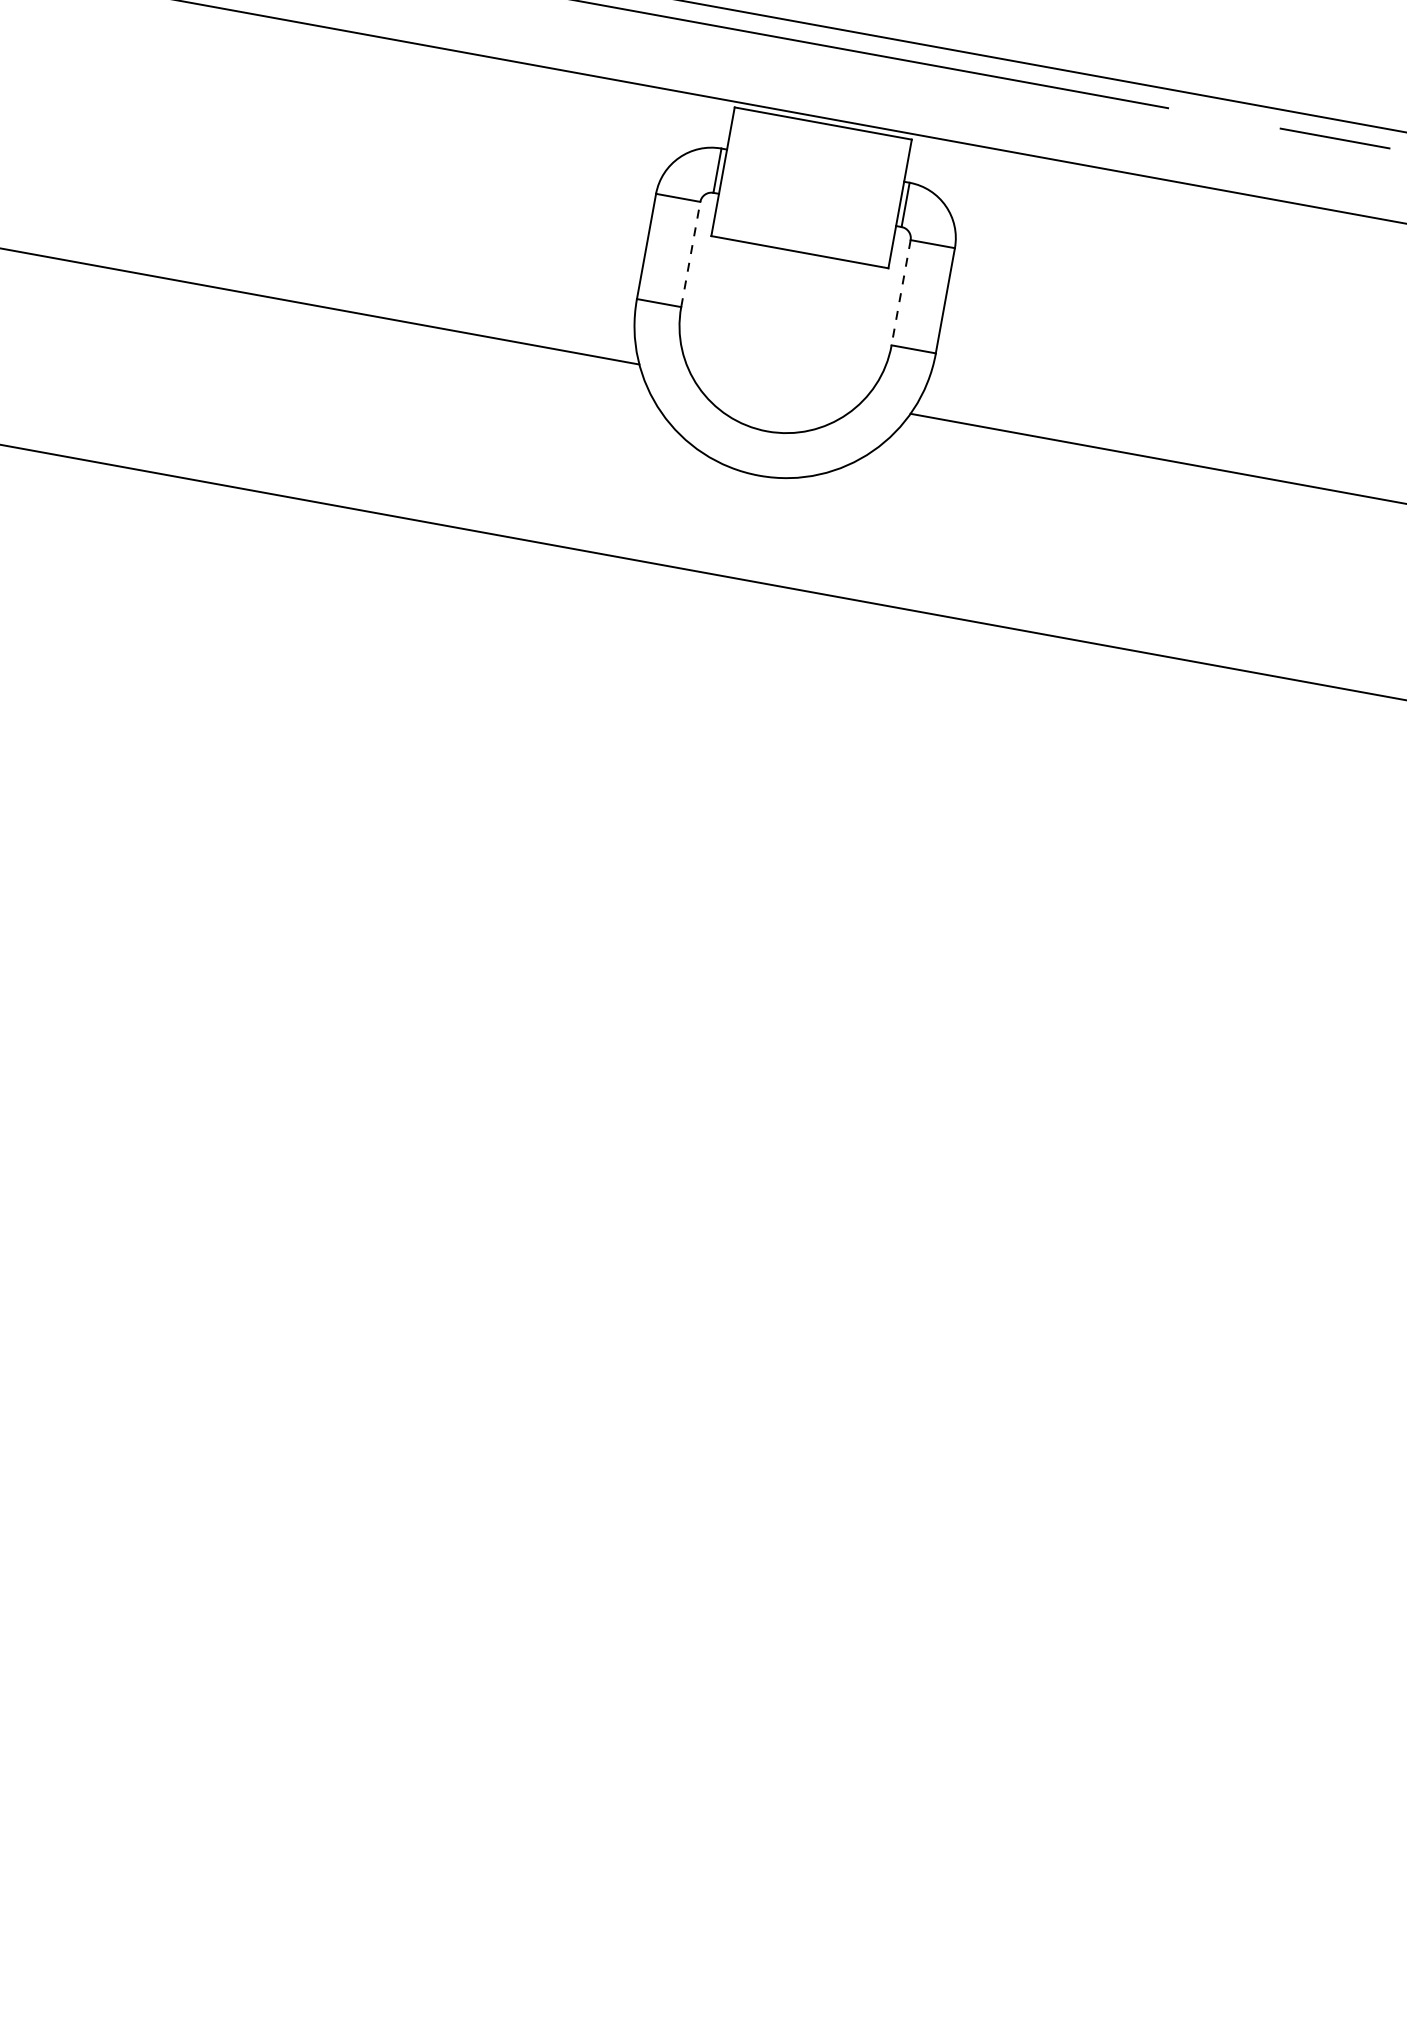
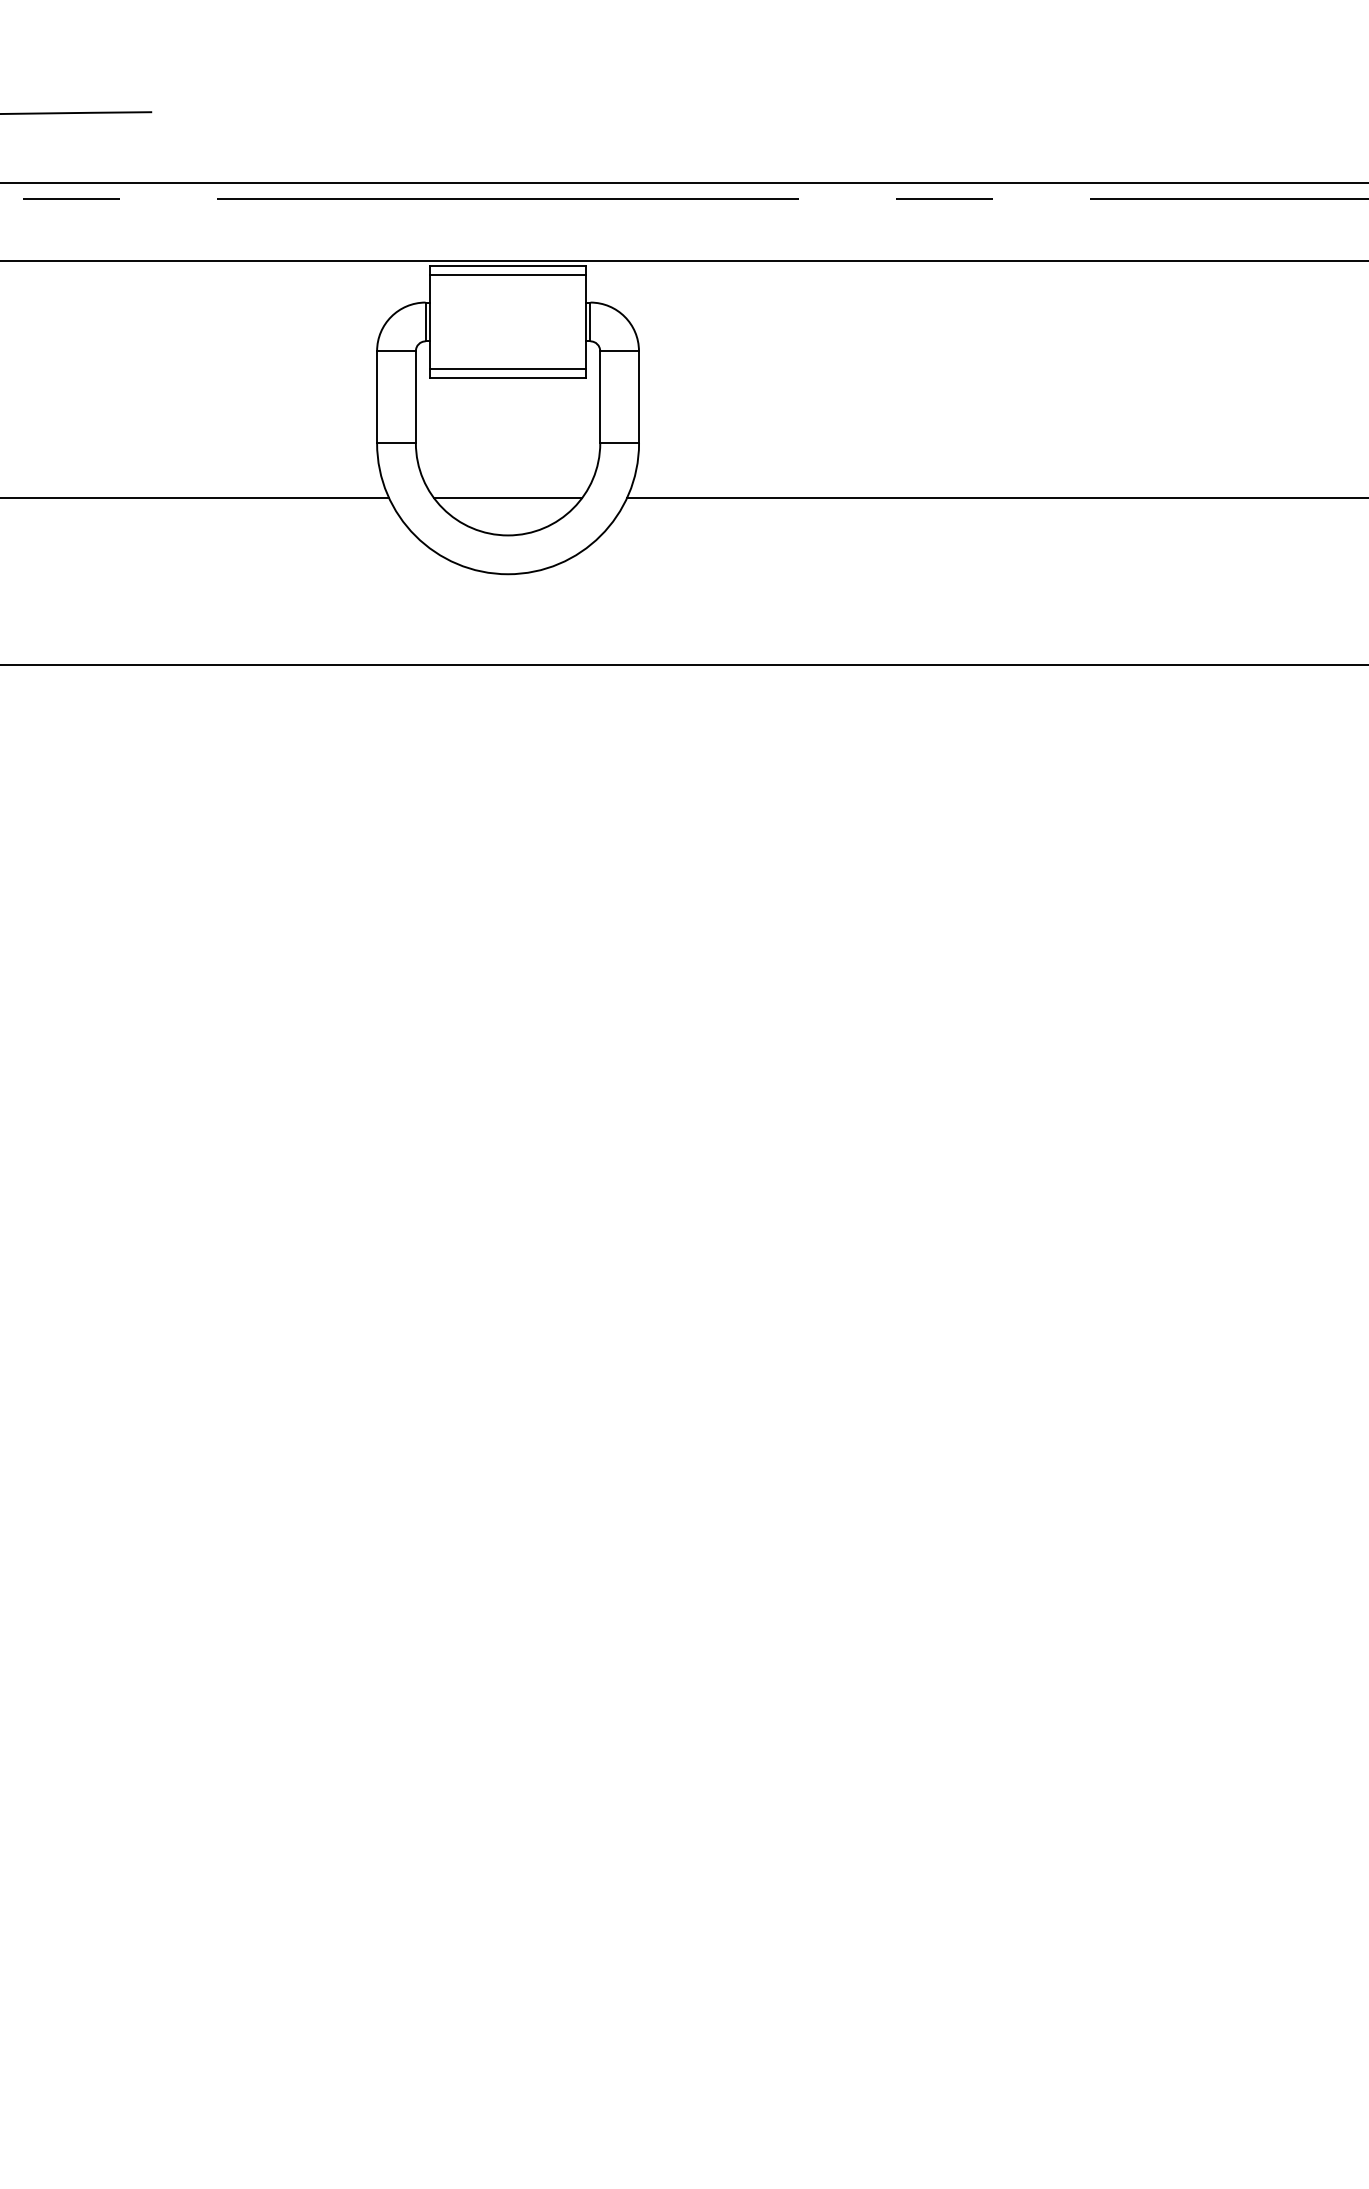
line: (820, 134) -> (507, 275), added
line: (801, 240) -> (507, 368), added
line: (690, 253) -> (415, 396), dashed -> solid
line: (901, 293) -> (600, 397), dashed -> solid
line: (774, 389) -> (507, 498), added

